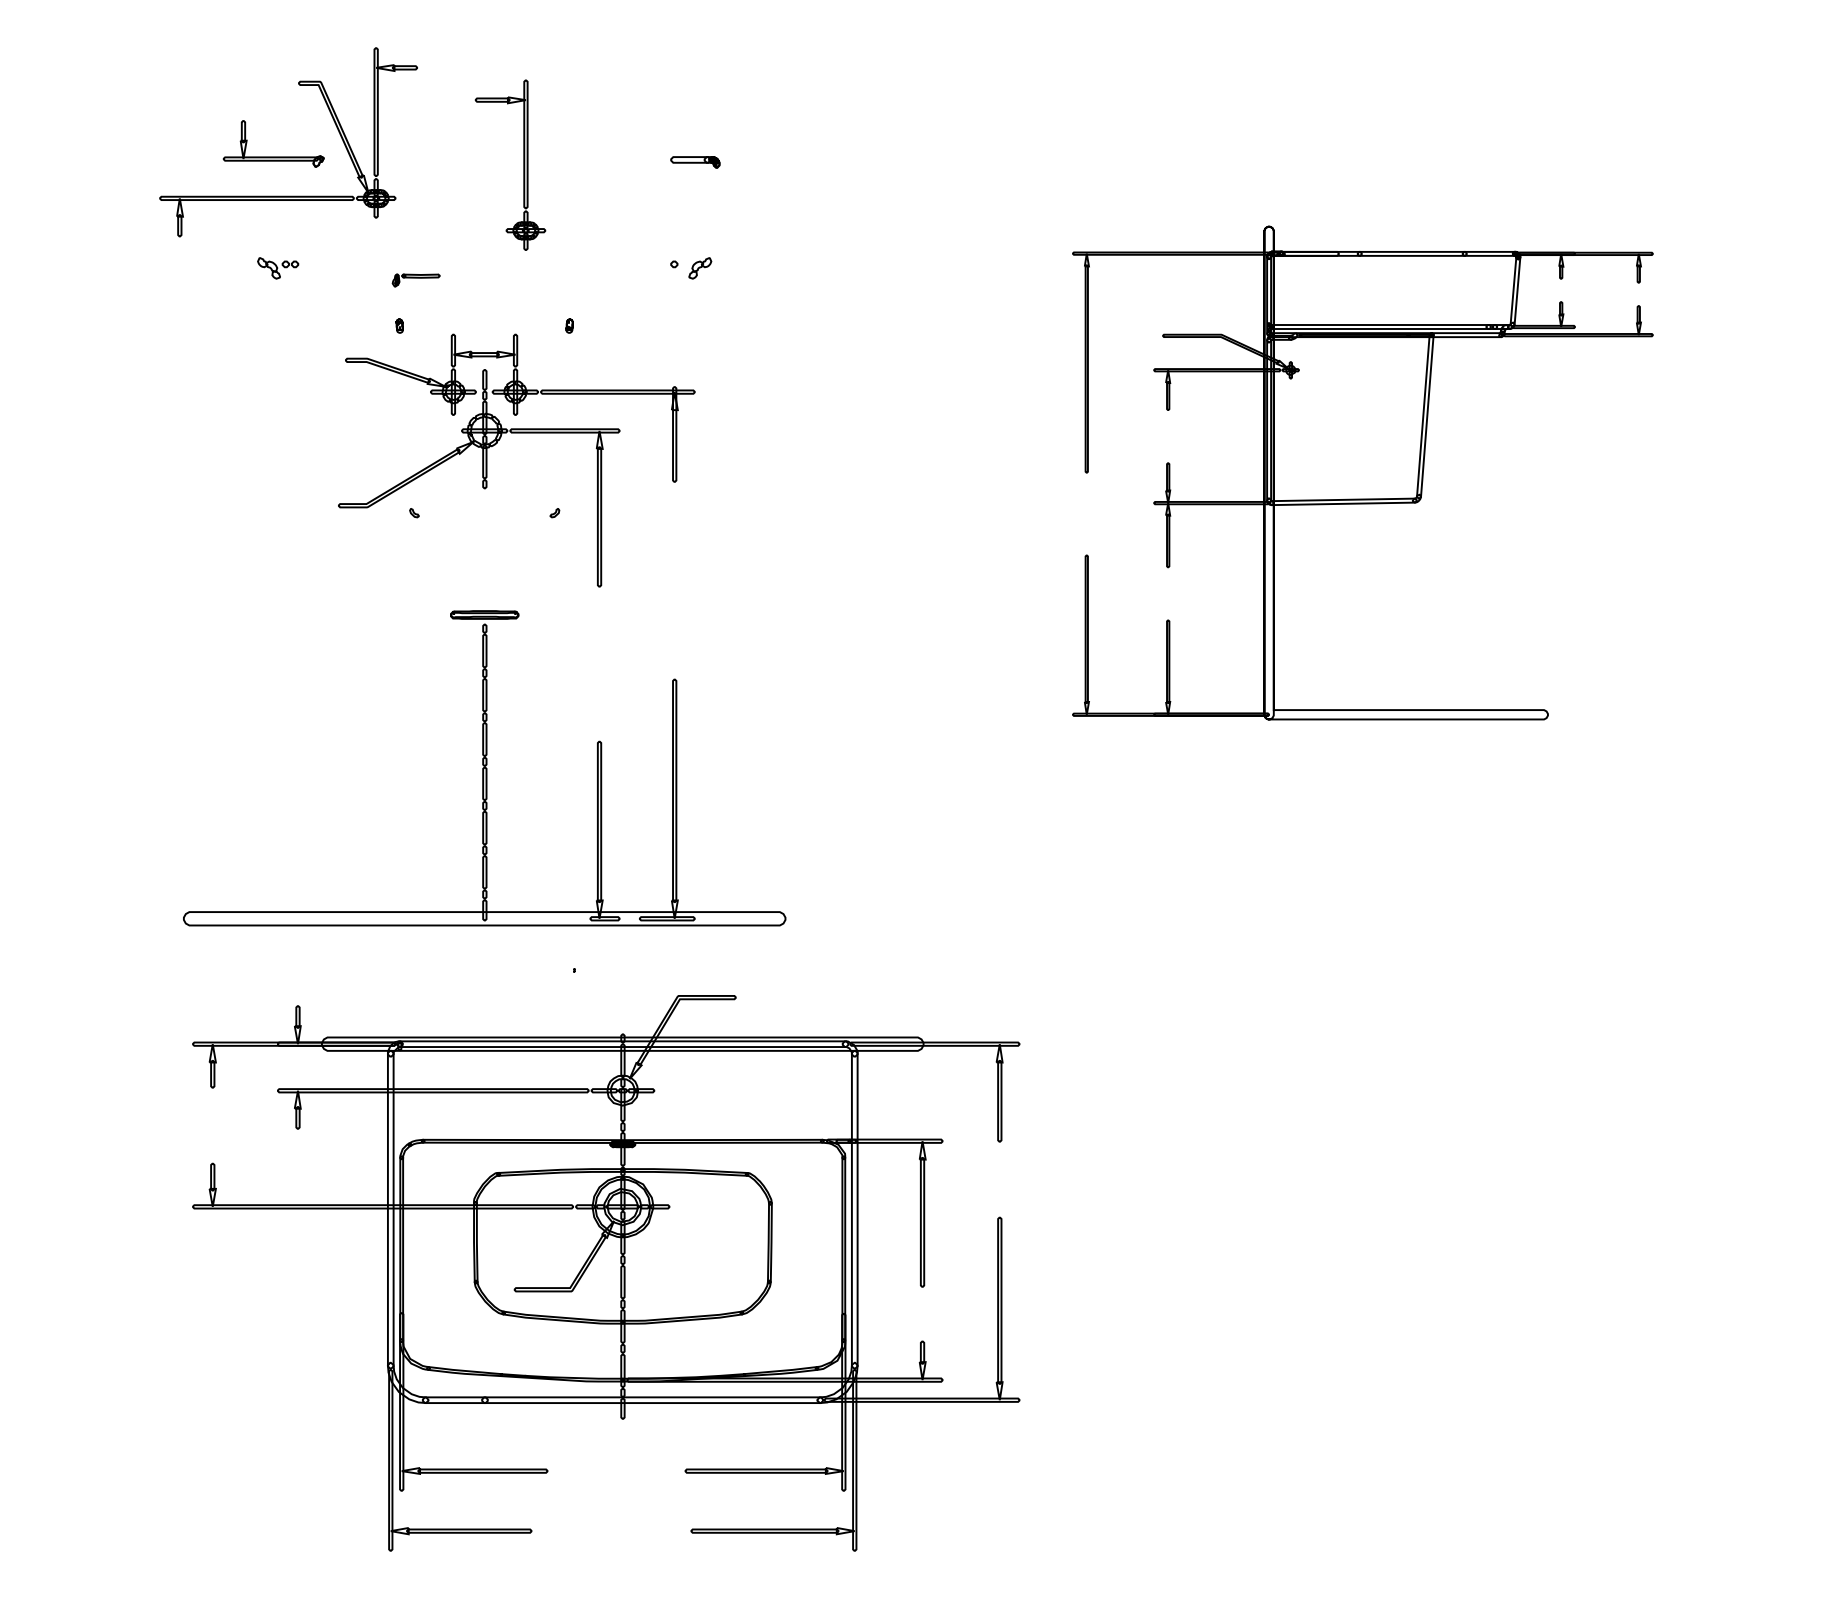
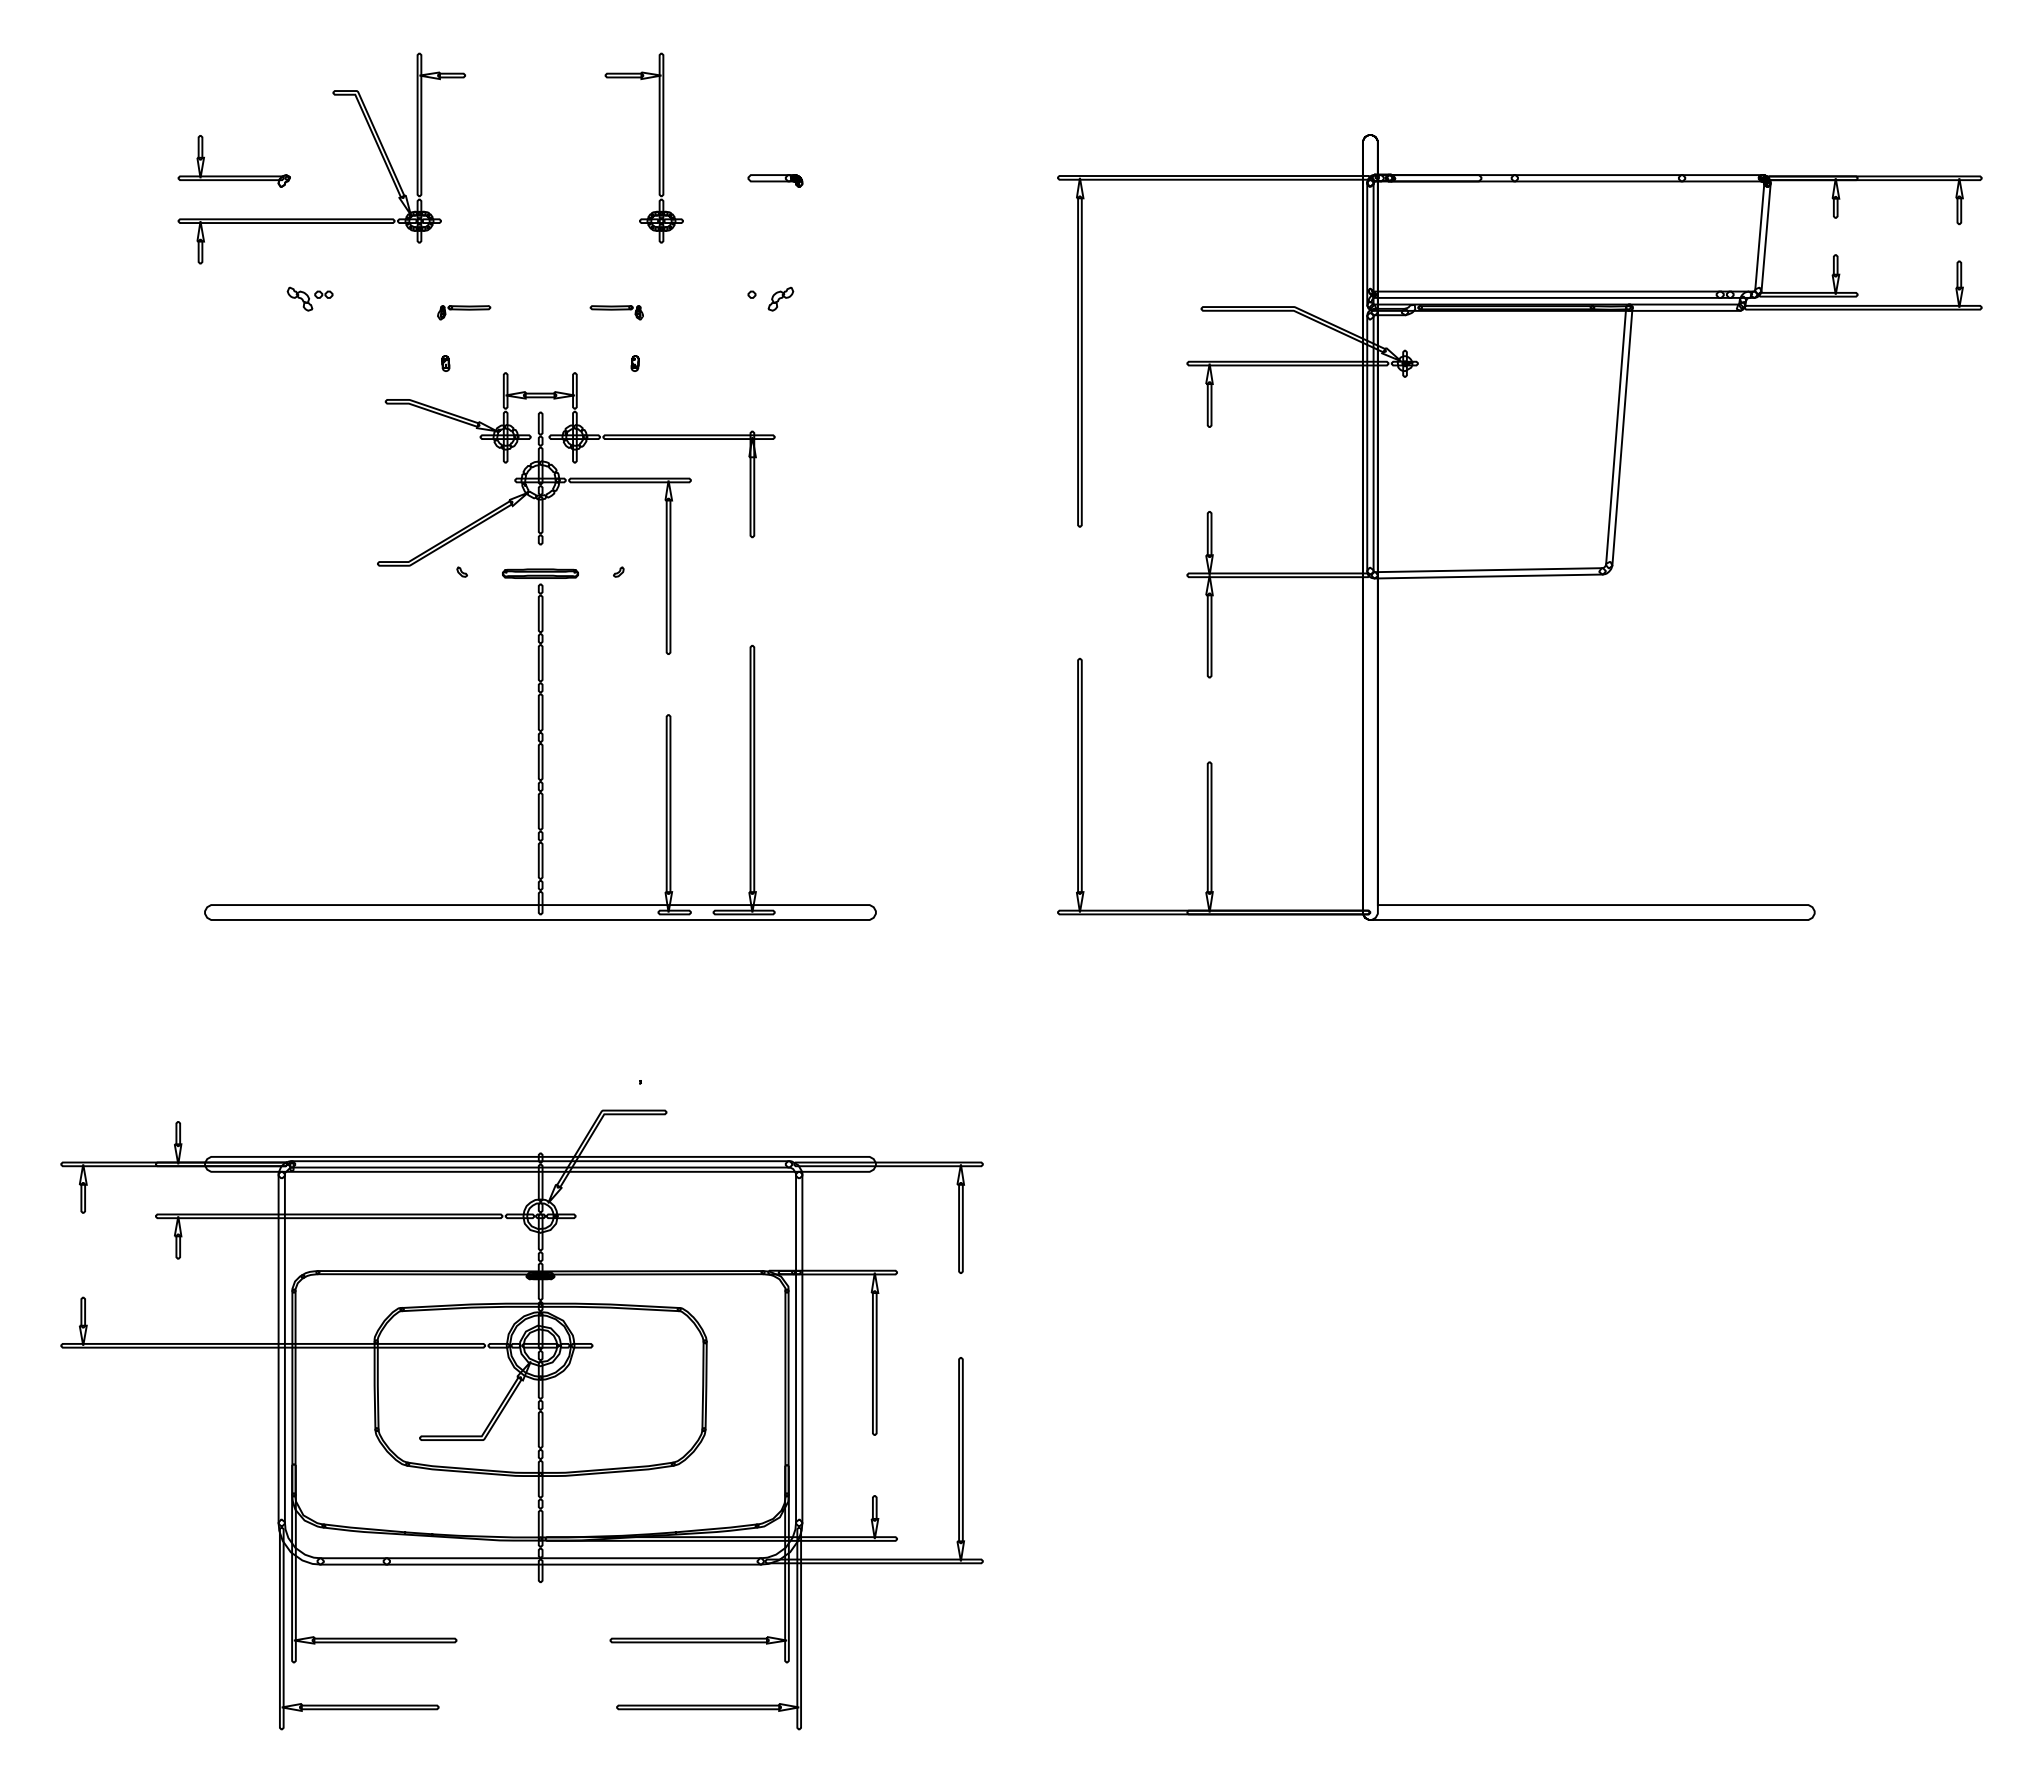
part: (273, 156) -> (233, 175), moved
part: (523, 164) -> (658, 147), moved
part: (552, 280) -> (616, 312), added
part: (1362, 473) -> (1519, 527), size x1.43
part: (484, 768) -> (540, 744), moved
part: (605, 1272) -> (521, 1419), moved

